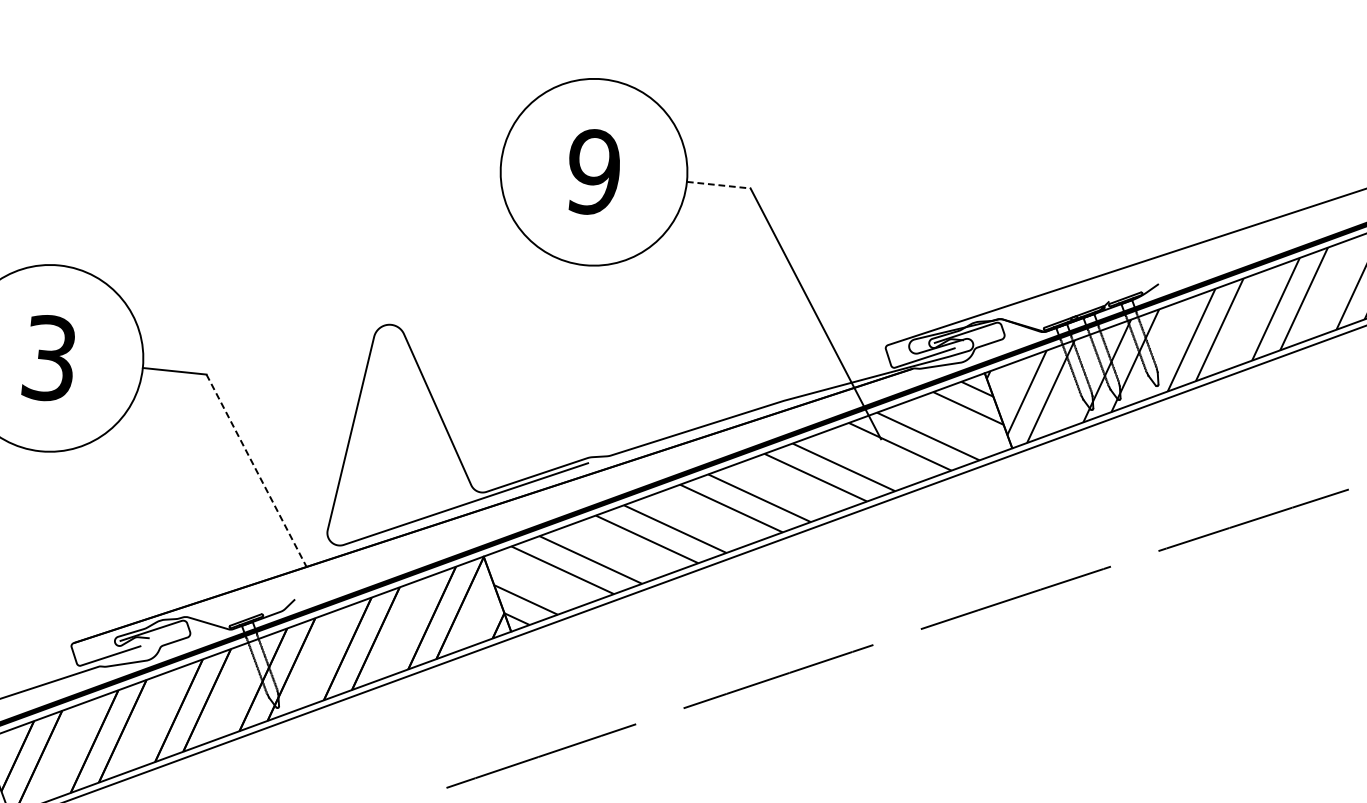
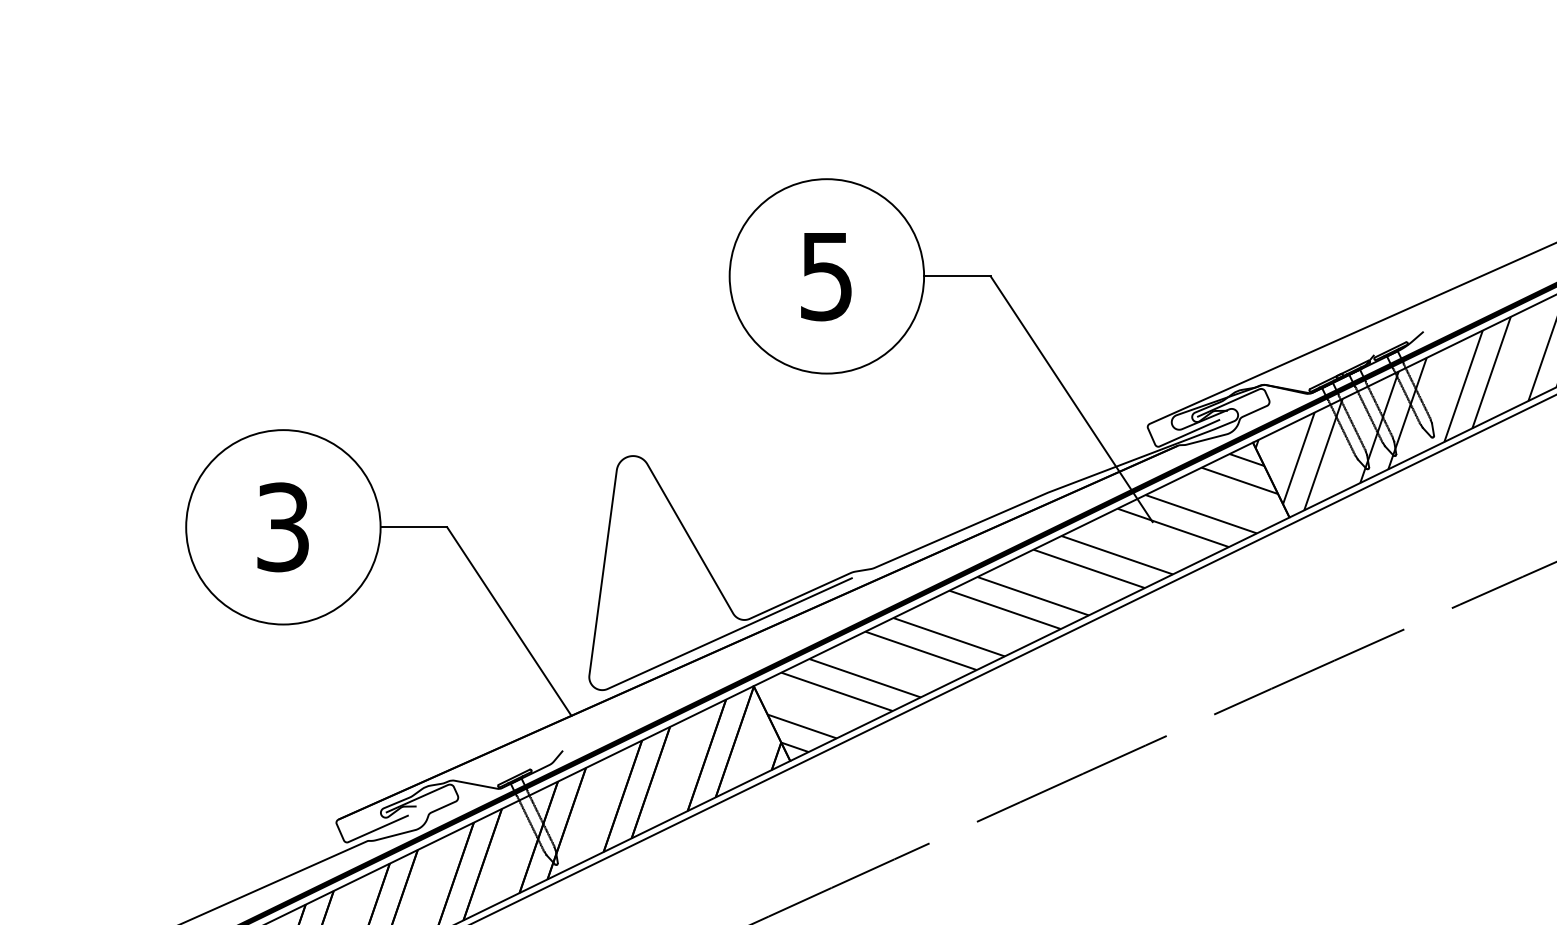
text: (593, 172) -> (826, 276), 9 -> 5
line: (718, 185) -> (957, 276), dashed -> solid
line: (256, 470) -> (509, 621), dashed -> solid

